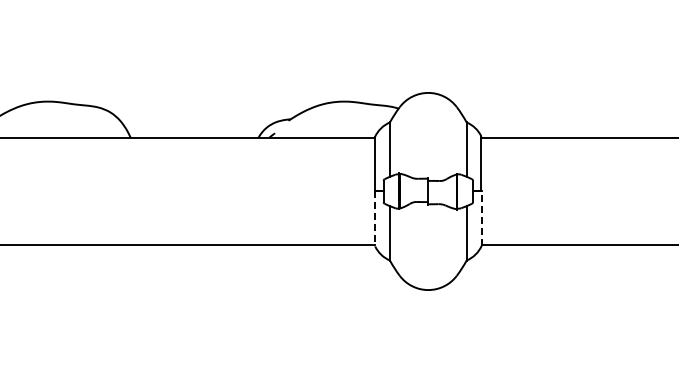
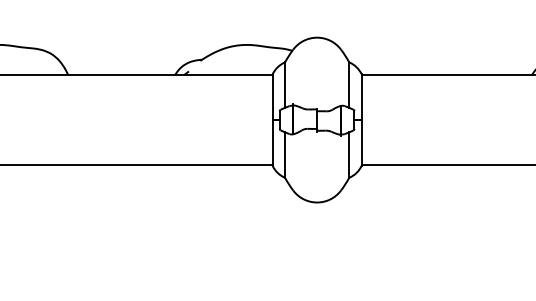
line: (481, 218) -> (361, 142), dashed -> solid
line: (375, 219) -> (272, 143), dashed -> solid

